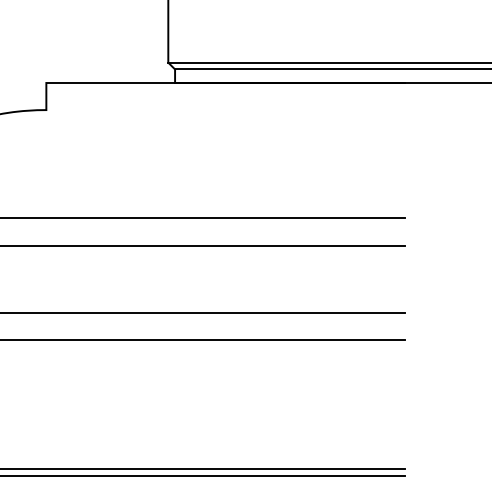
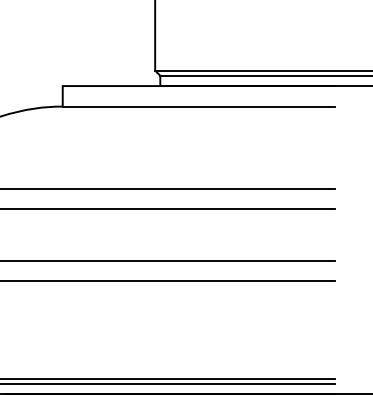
line: (225, 109) -> (198, 106), added

